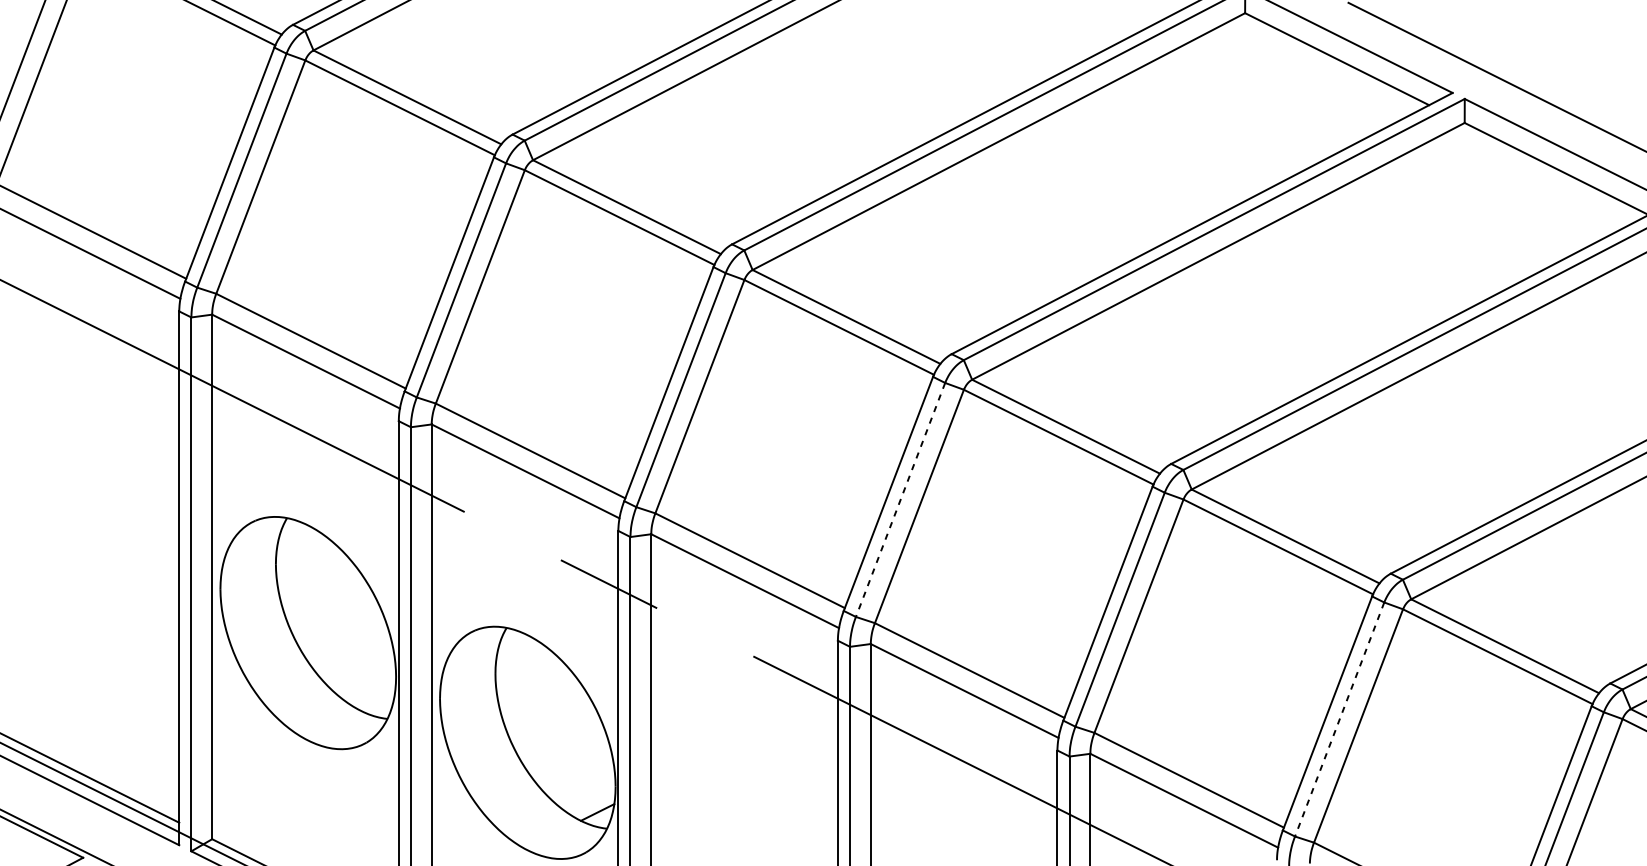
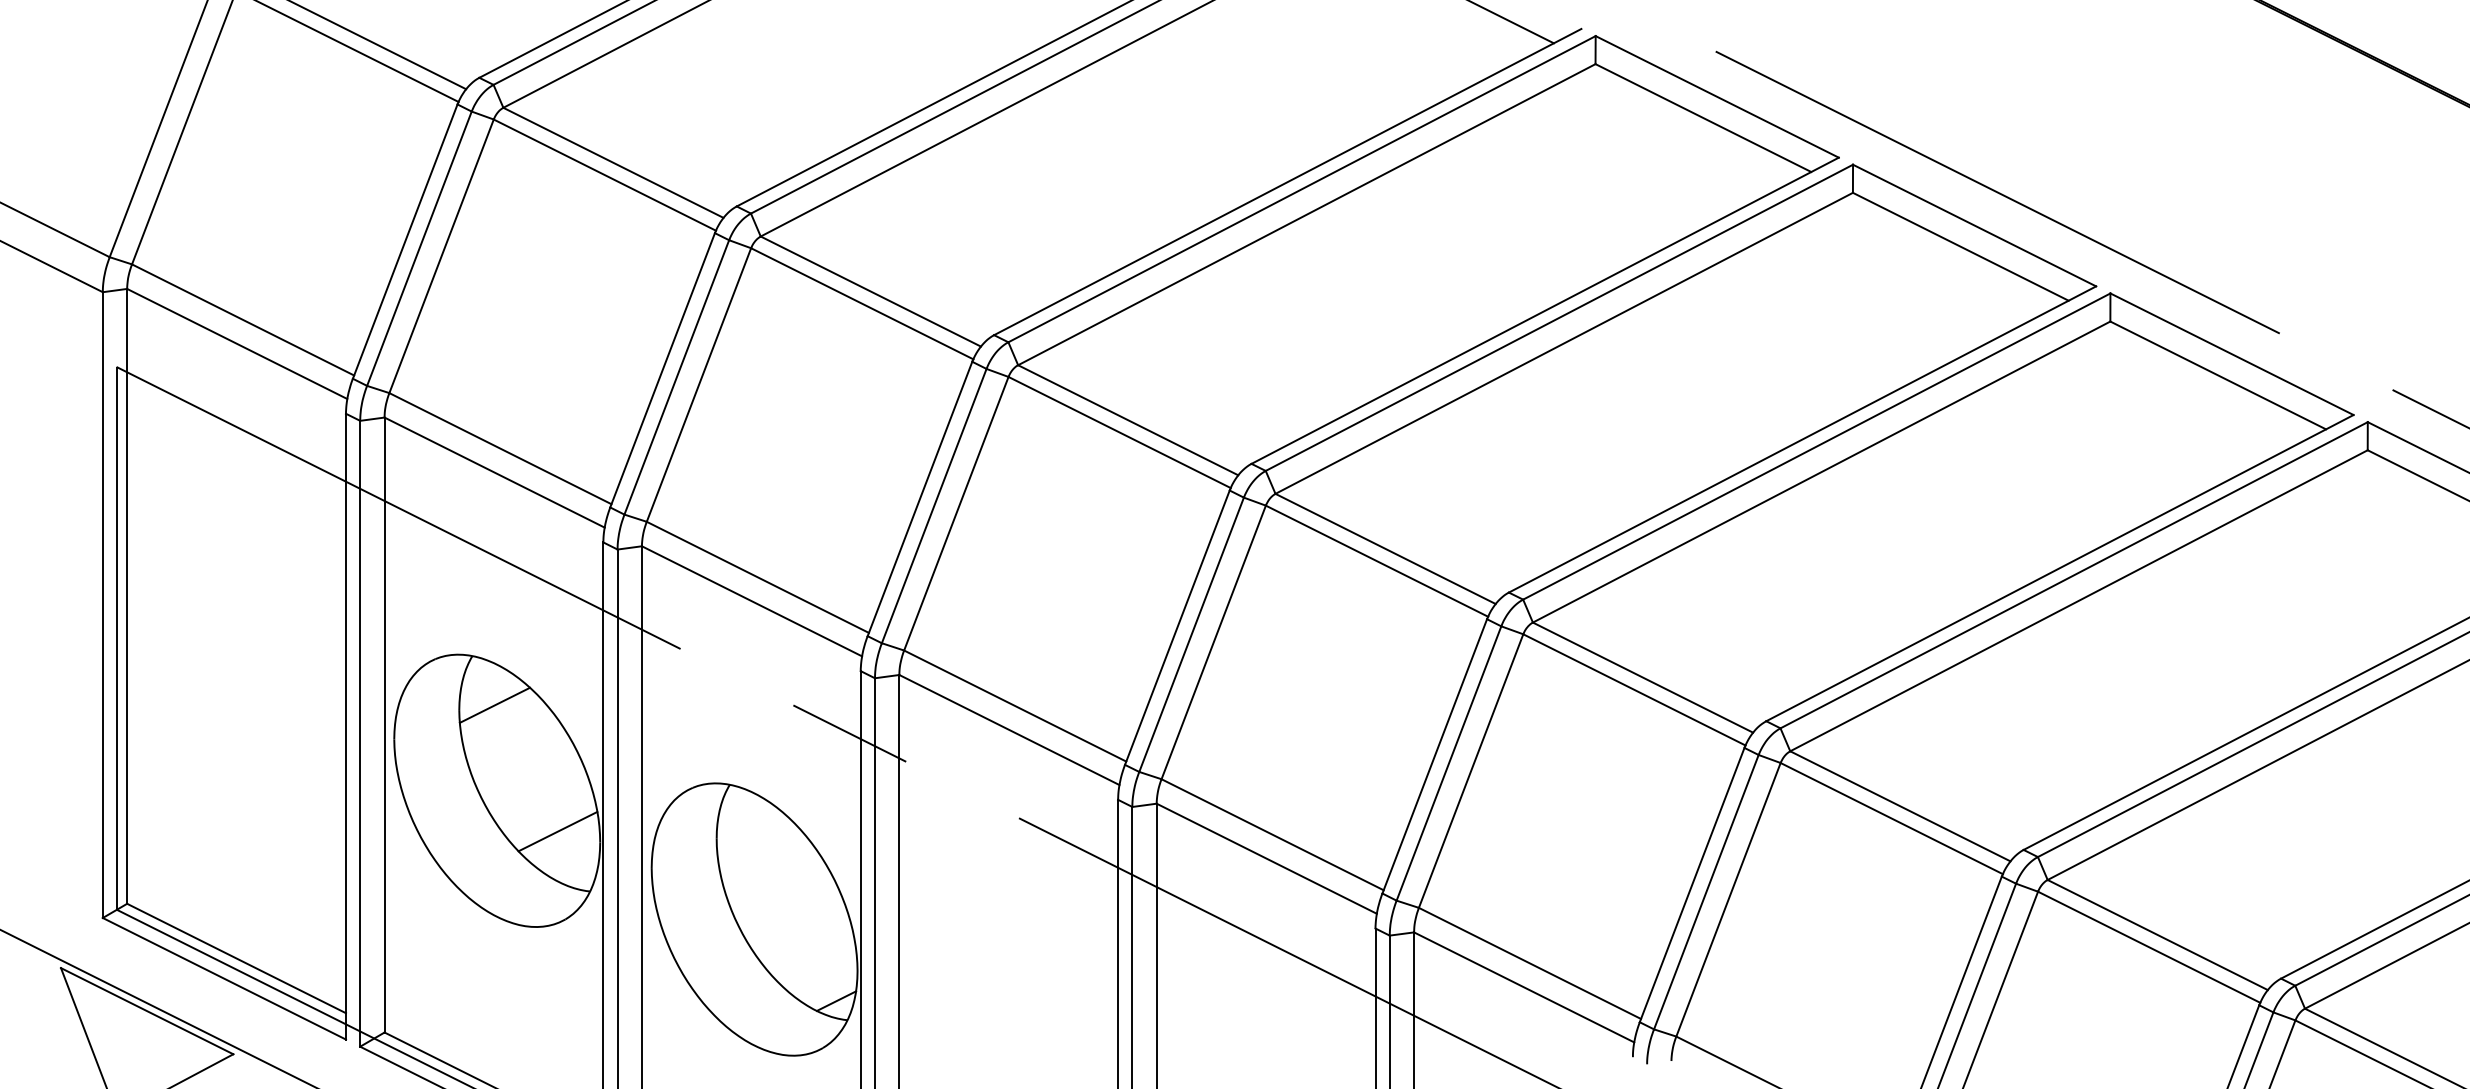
line: (900, 499) -> (1191, 634), dashed -> solid
line: (305, 559) -> (494, 704), added
line: (359, 667) -> (557, 831), added
line: (1339, 719) -> (1706, 892), dashed -> solid

